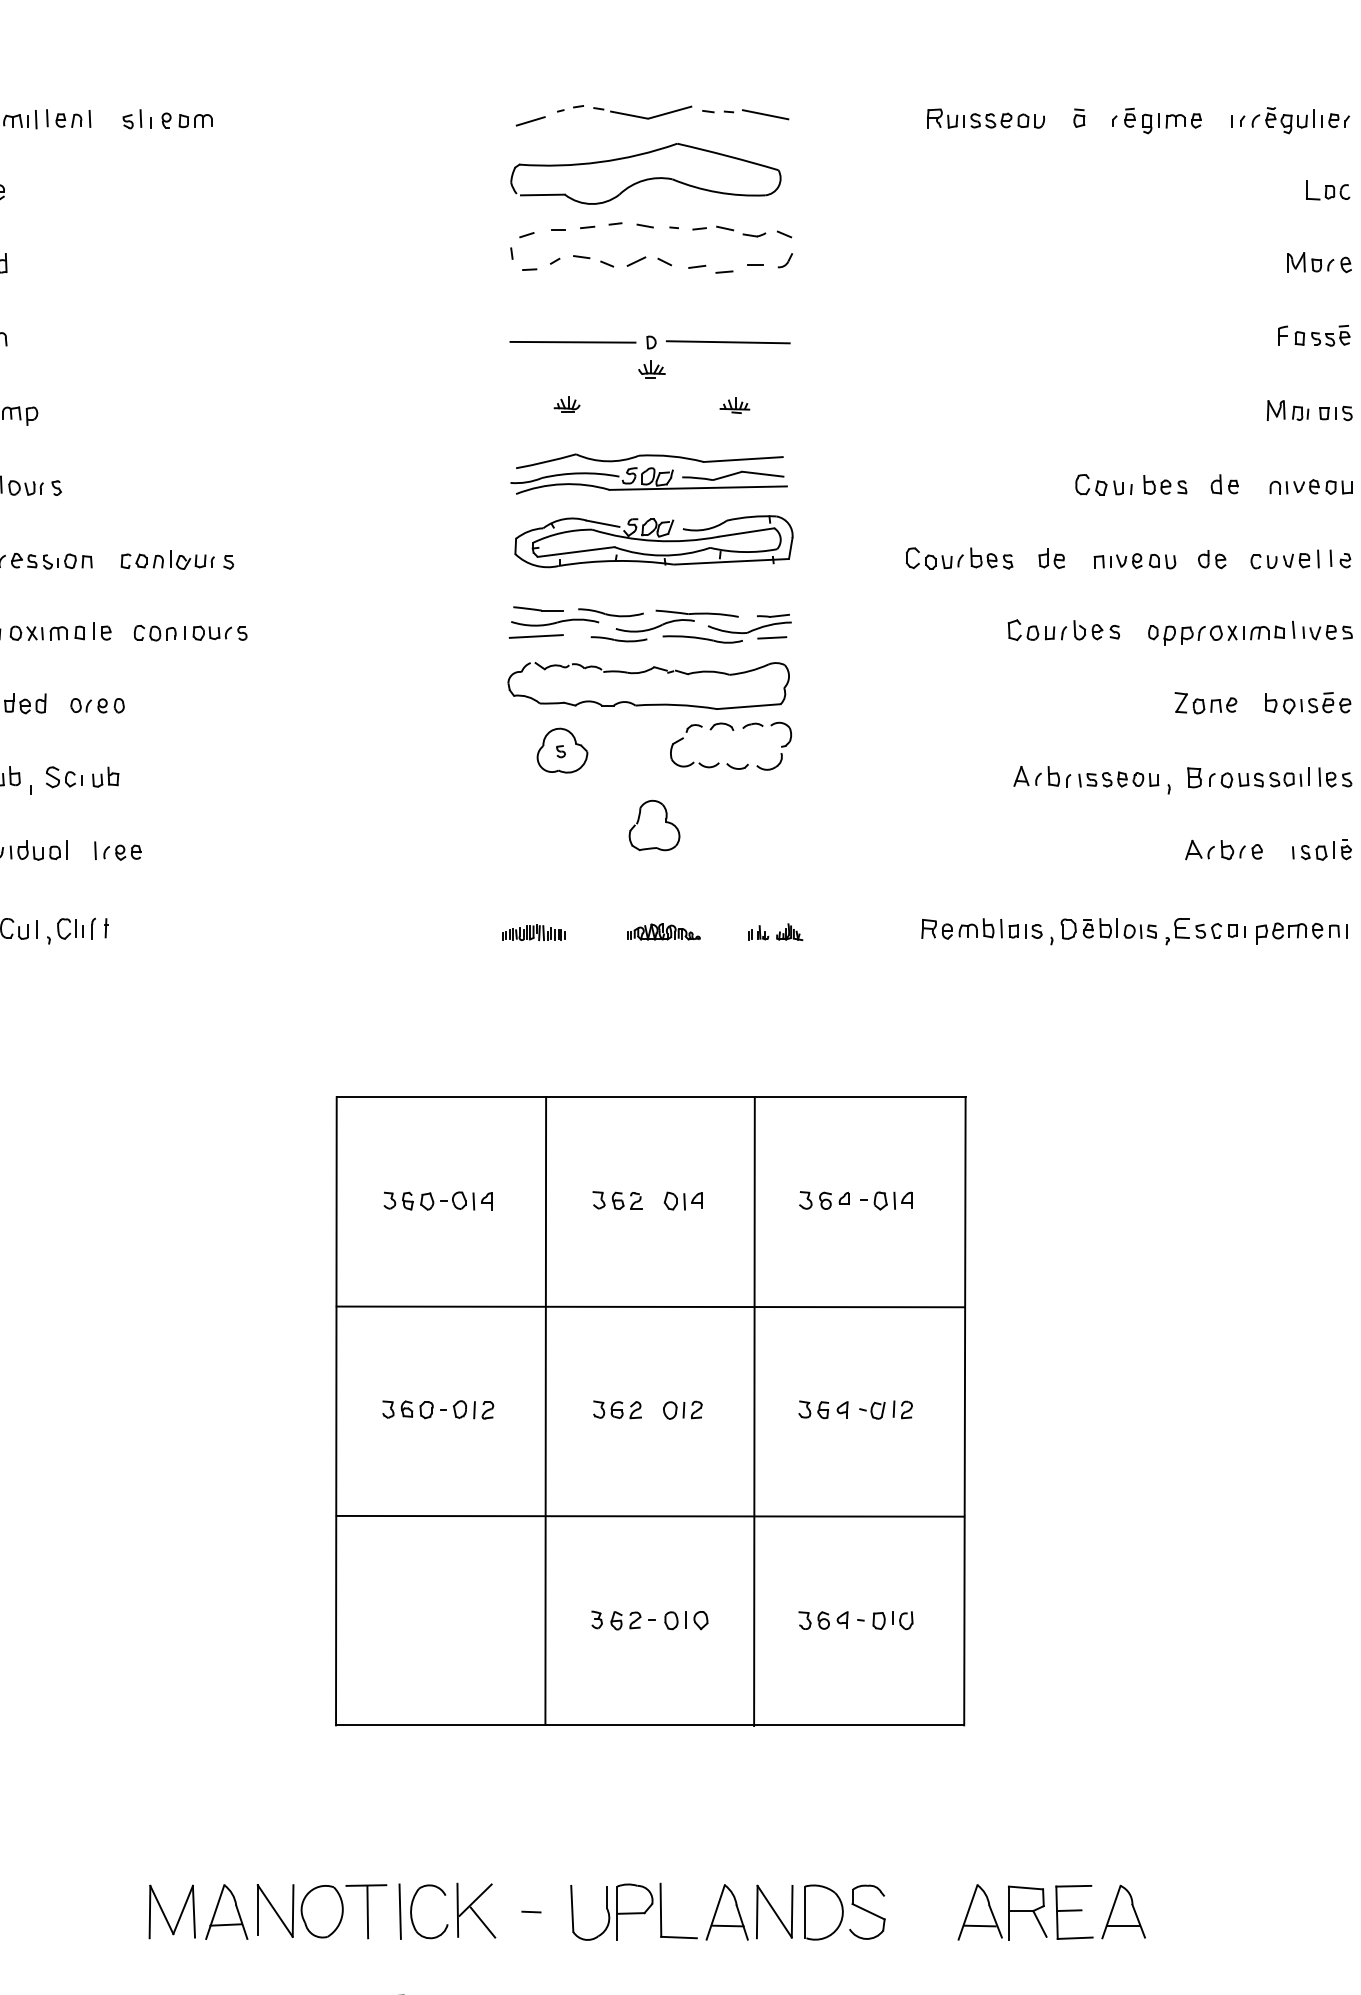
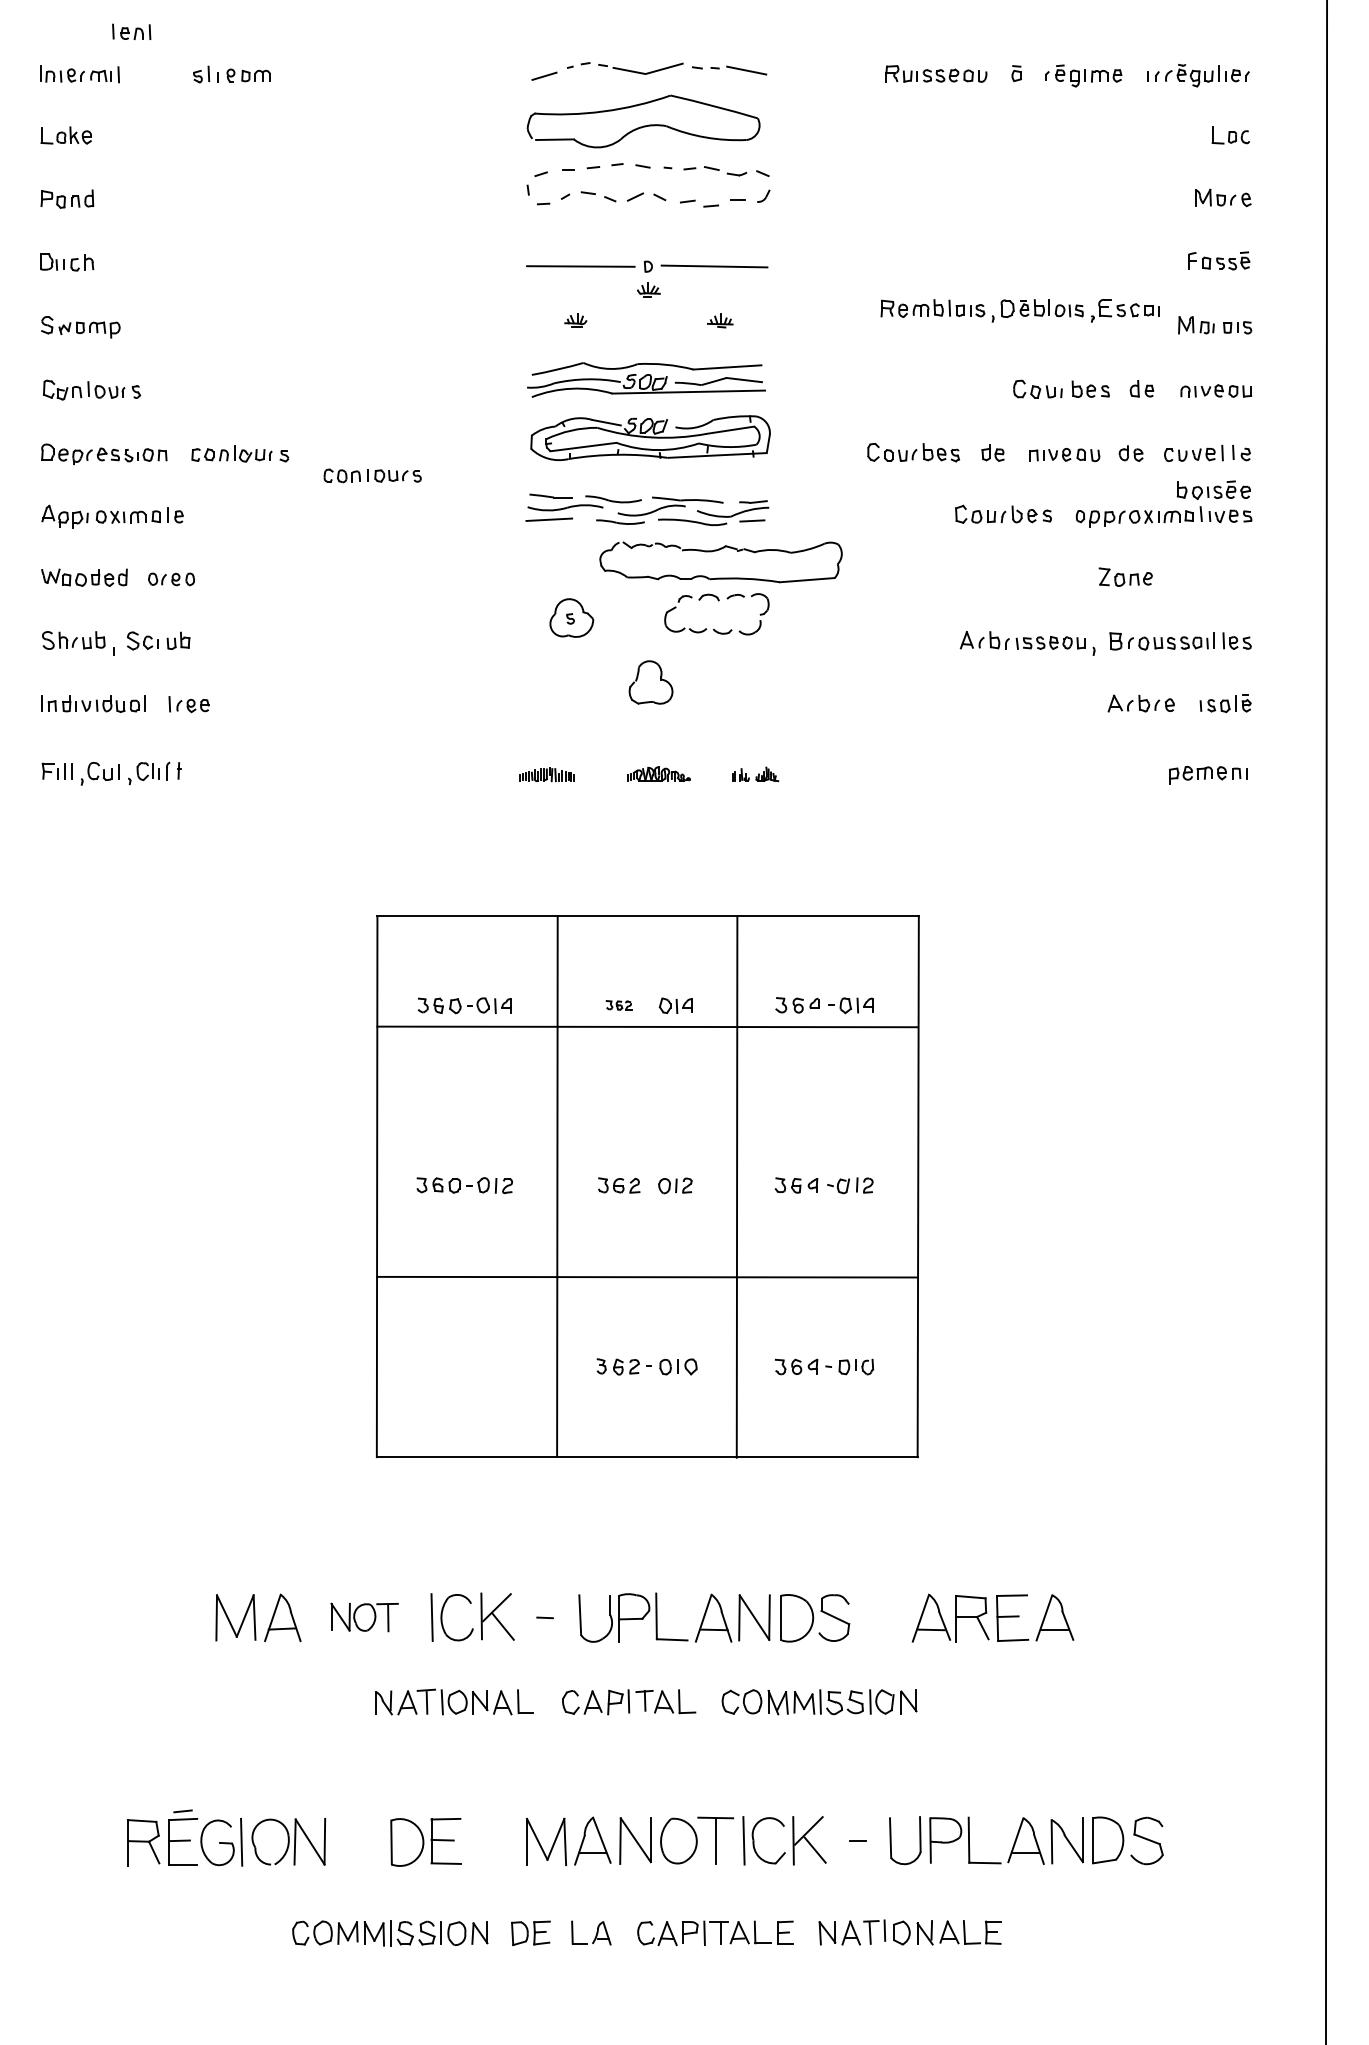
part: (68, 118) -> (131, 31), moved
part: (190, 632) -> (372, 475), moved
part: (643, 673) -> (716, 551), moved
part: (1307, 702) -> (1213, 489), moved
part: (1082, 931) -> (1019, 310), moved
part: (616, 1200) -> (618, 1005), size x0.6
line: (650, 1306) -> (647, 1026), moved
part: (321, 1911) -> (364, 1617), size x0.6

